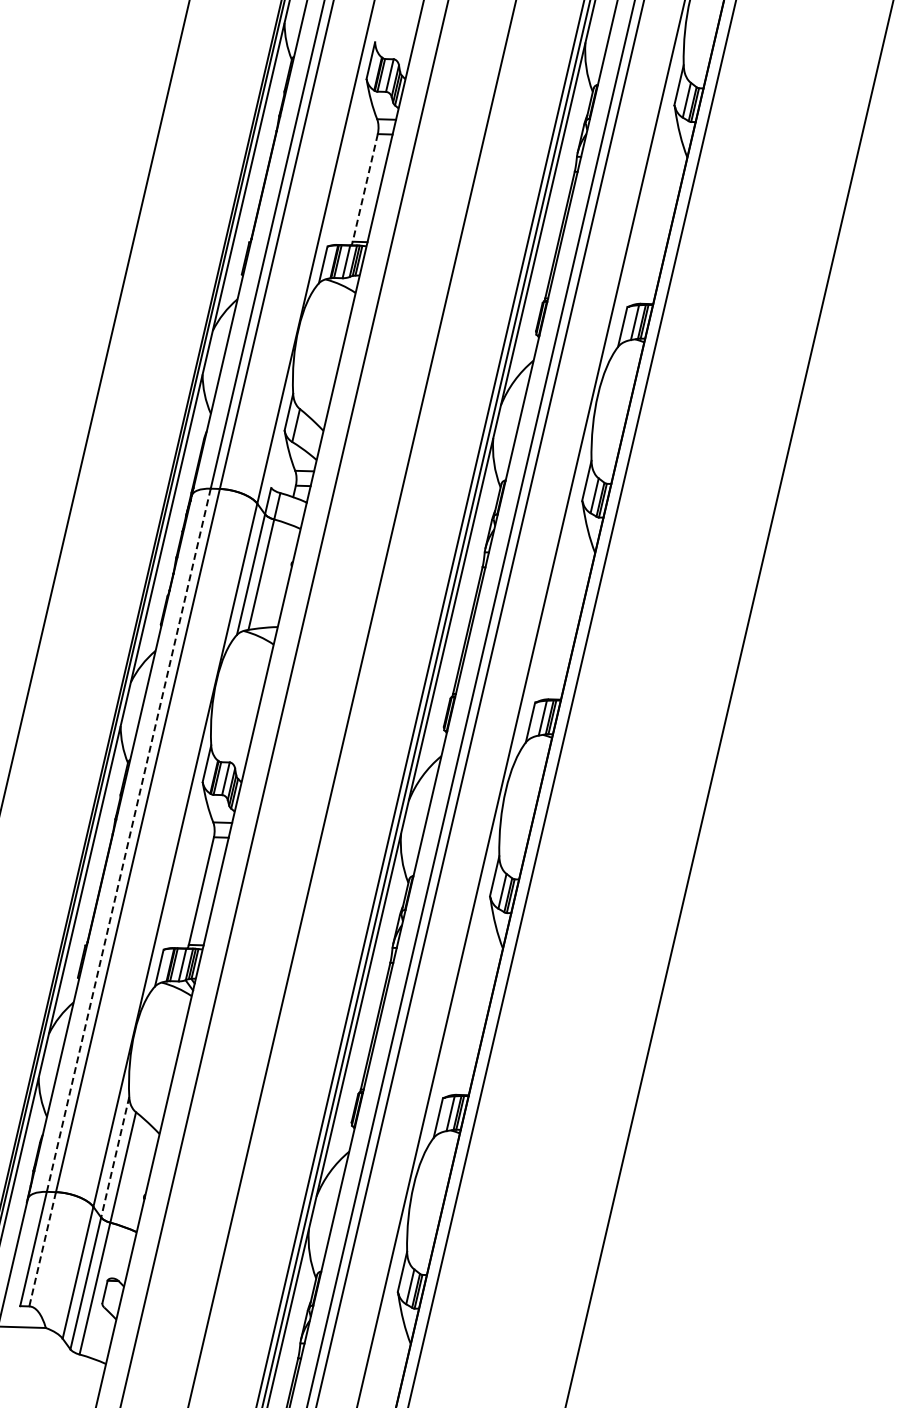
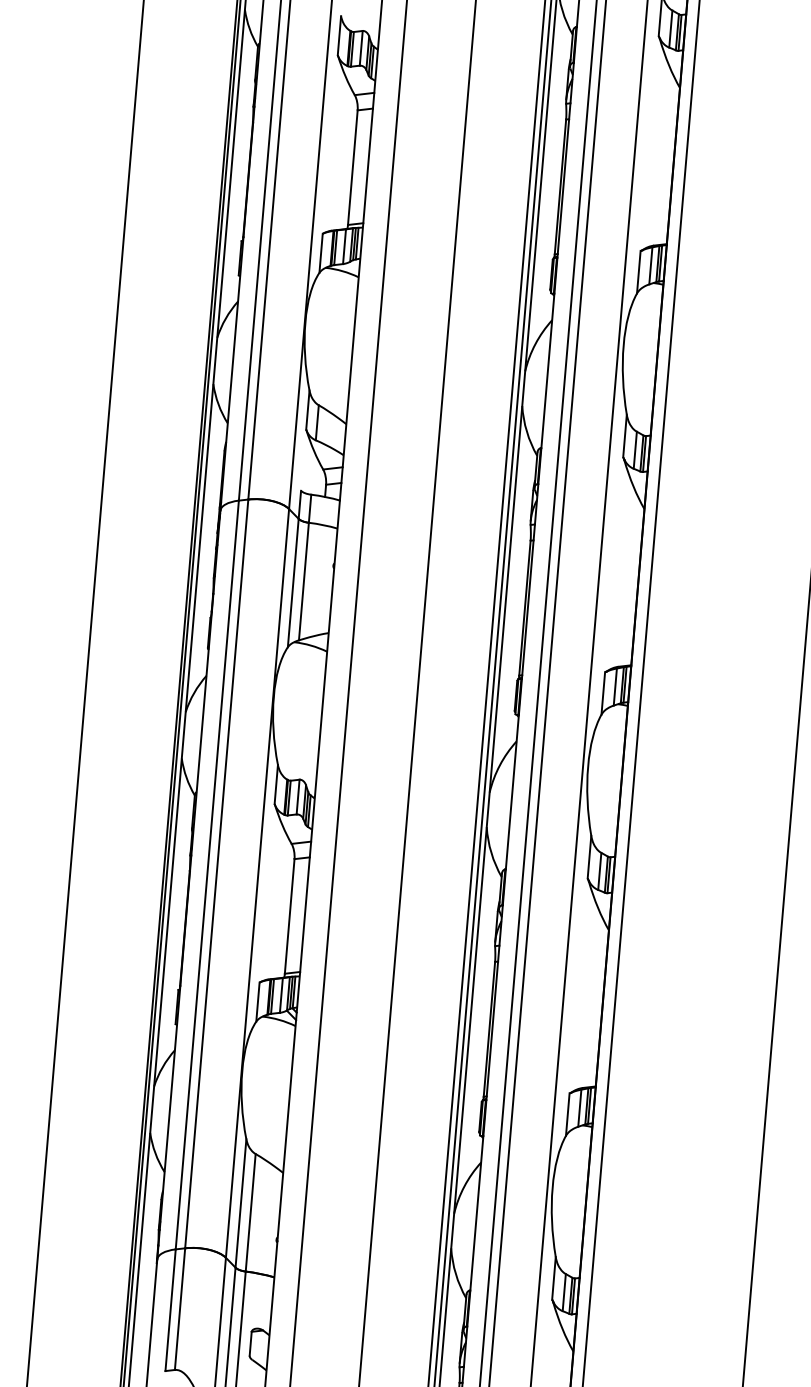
line: (365, 188) -> (353, 168), dashed -> solid
line: (128, 839) -> (206, 874), dashed -> solid
line: (115, 1157) -> (241, 1203), dashed -> solid
line: (42, 1249) -> (179, 1309), dashed -> solid

